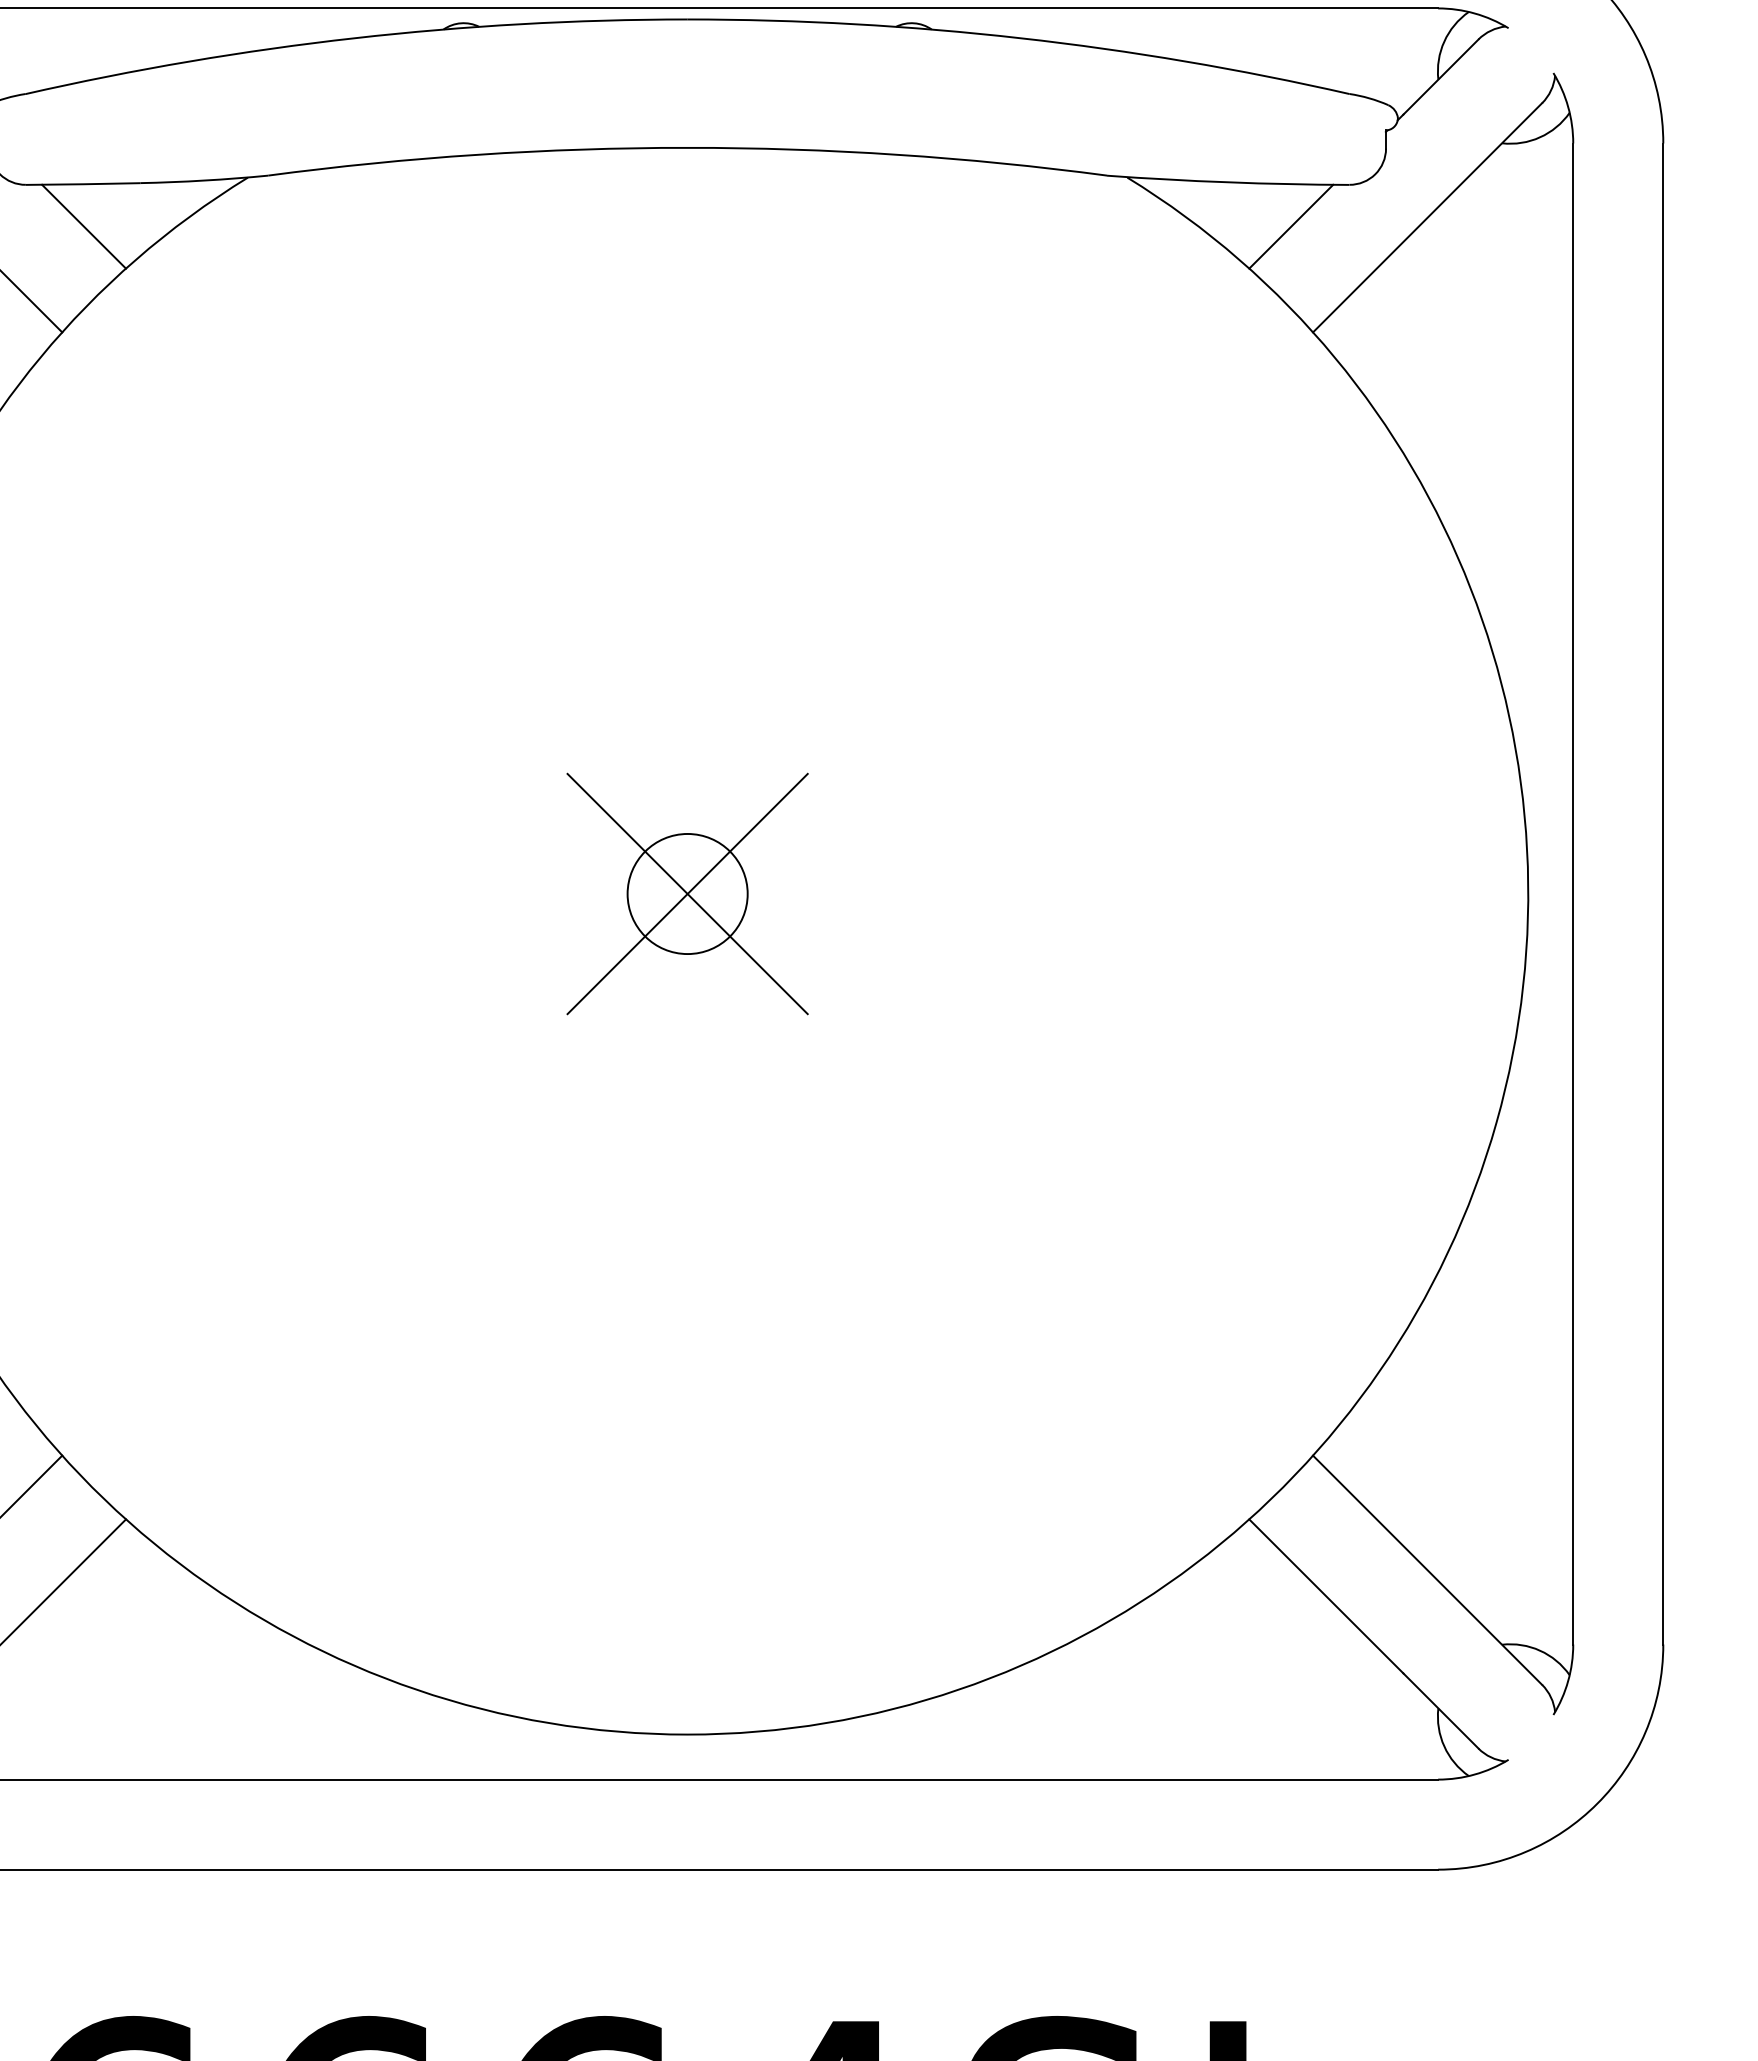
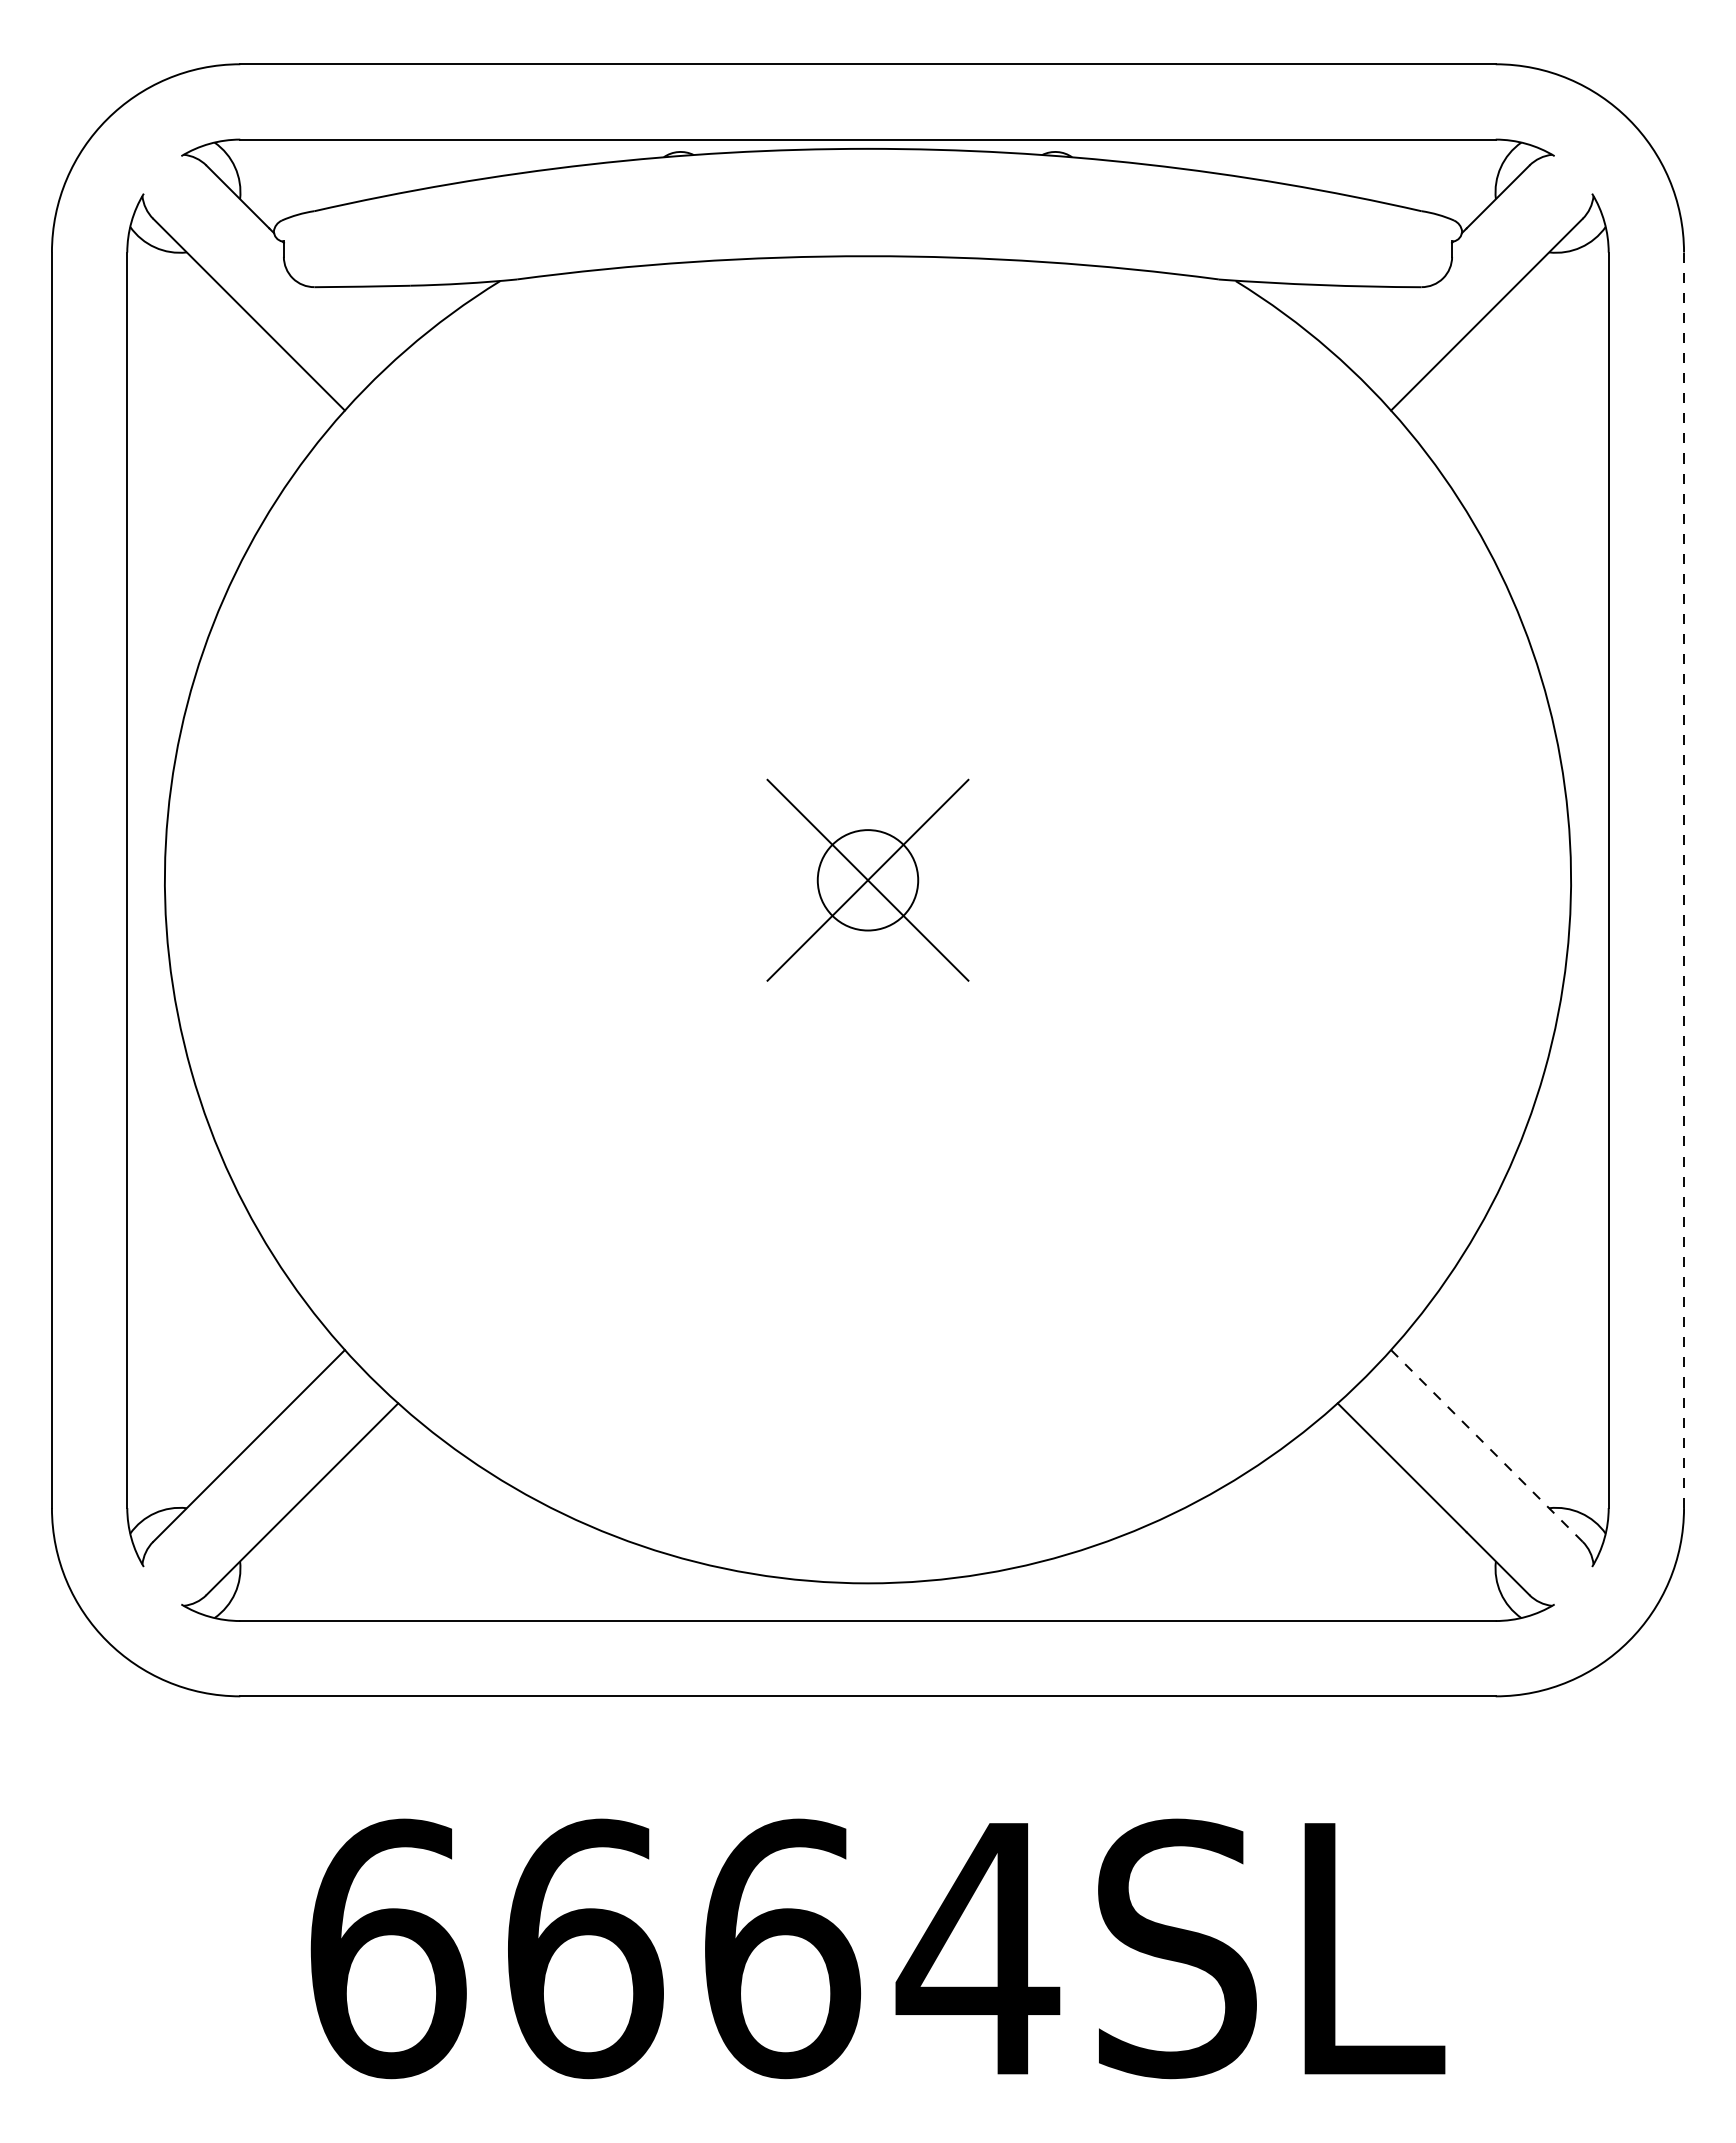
line: (84, 227) -> (363, 322), removed
line: (1290, 227) -> (1372, 322), removed
line: (1663, 894) -> (1684, 880), solid -> dashed
line: (1427, 1569) -> (1486, 1445), solid -> dashed

